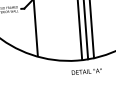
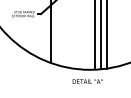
text: (86, 71) -> (87, 81), moved

